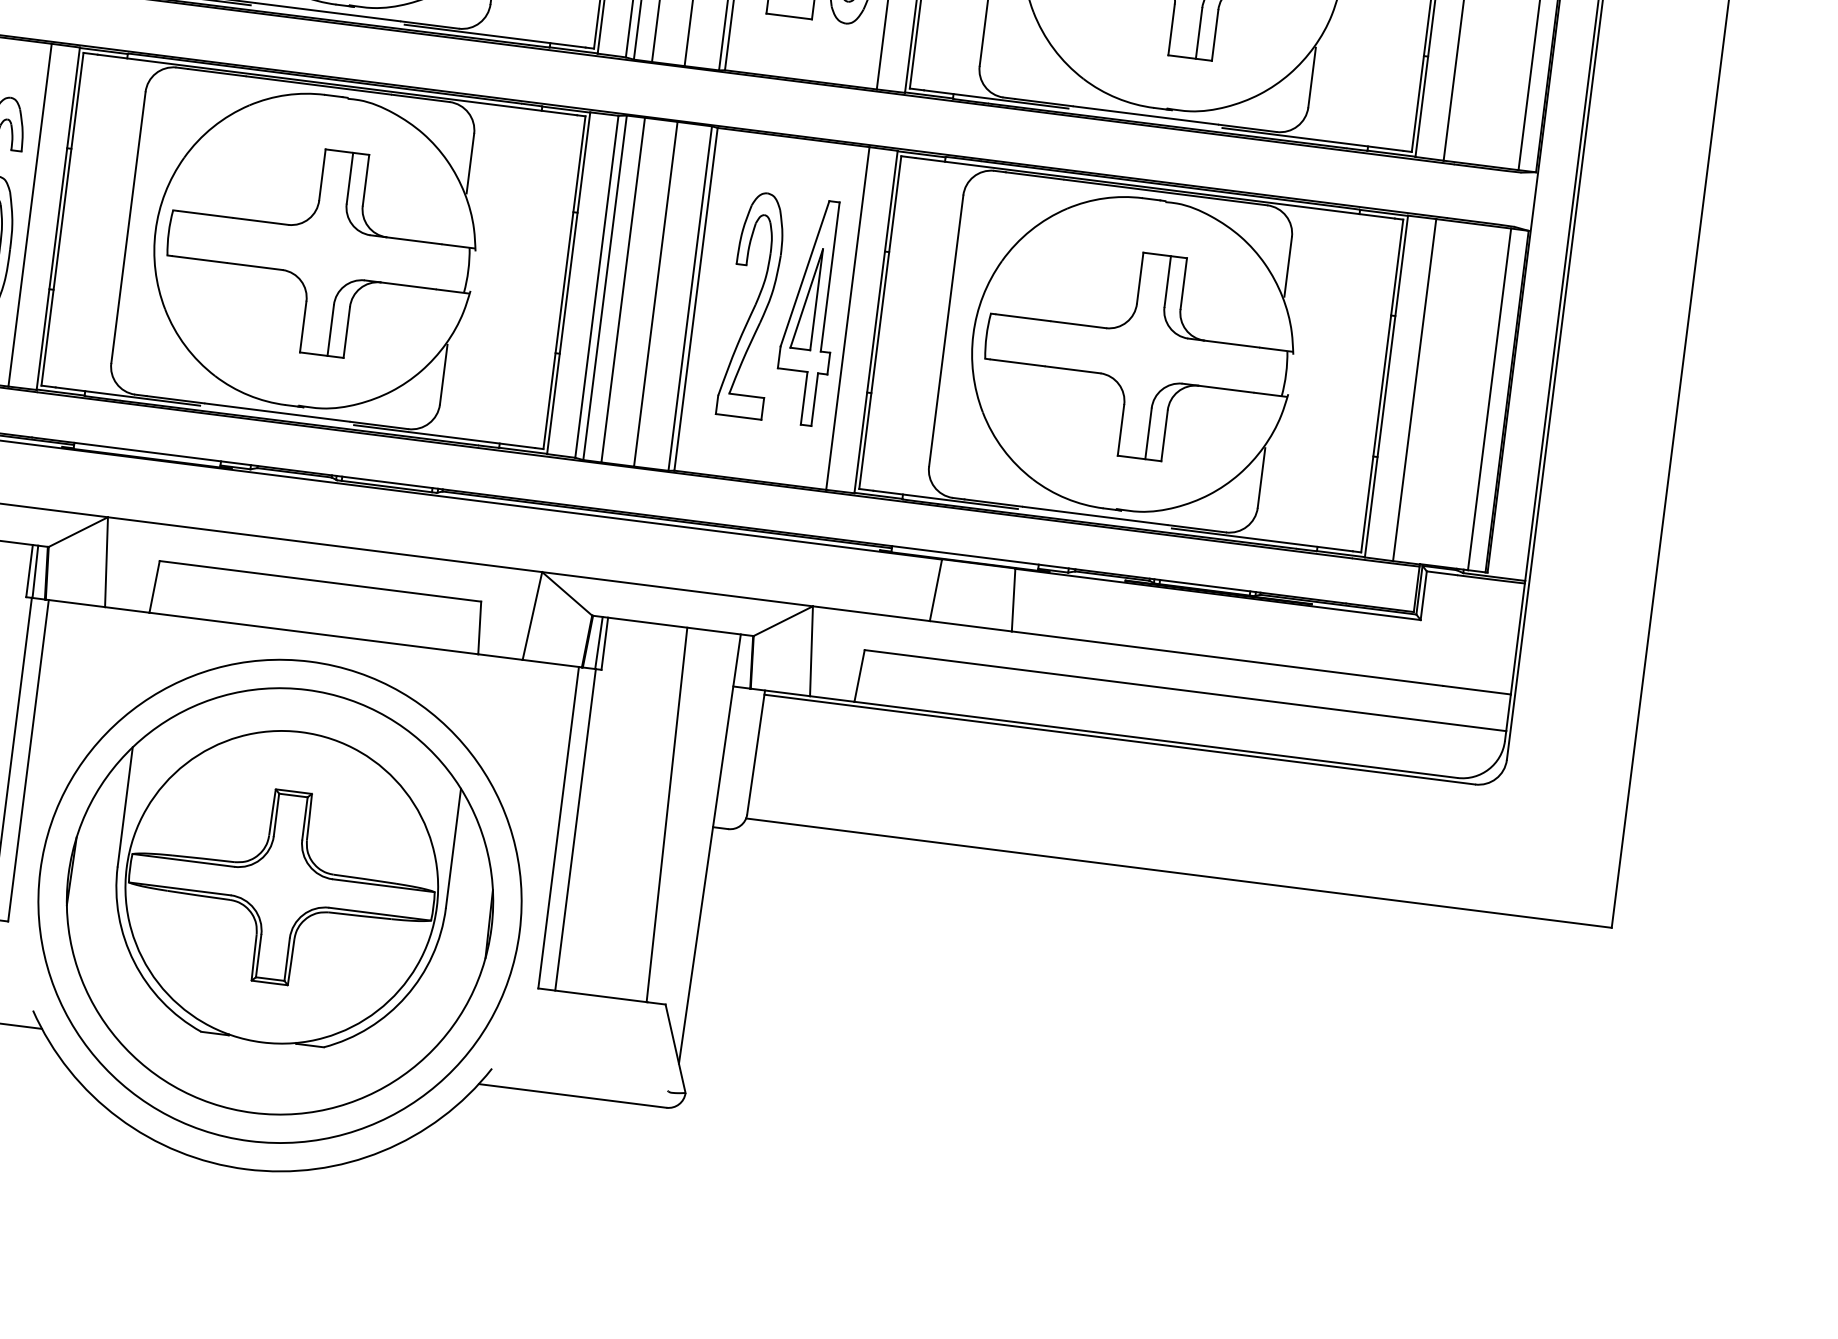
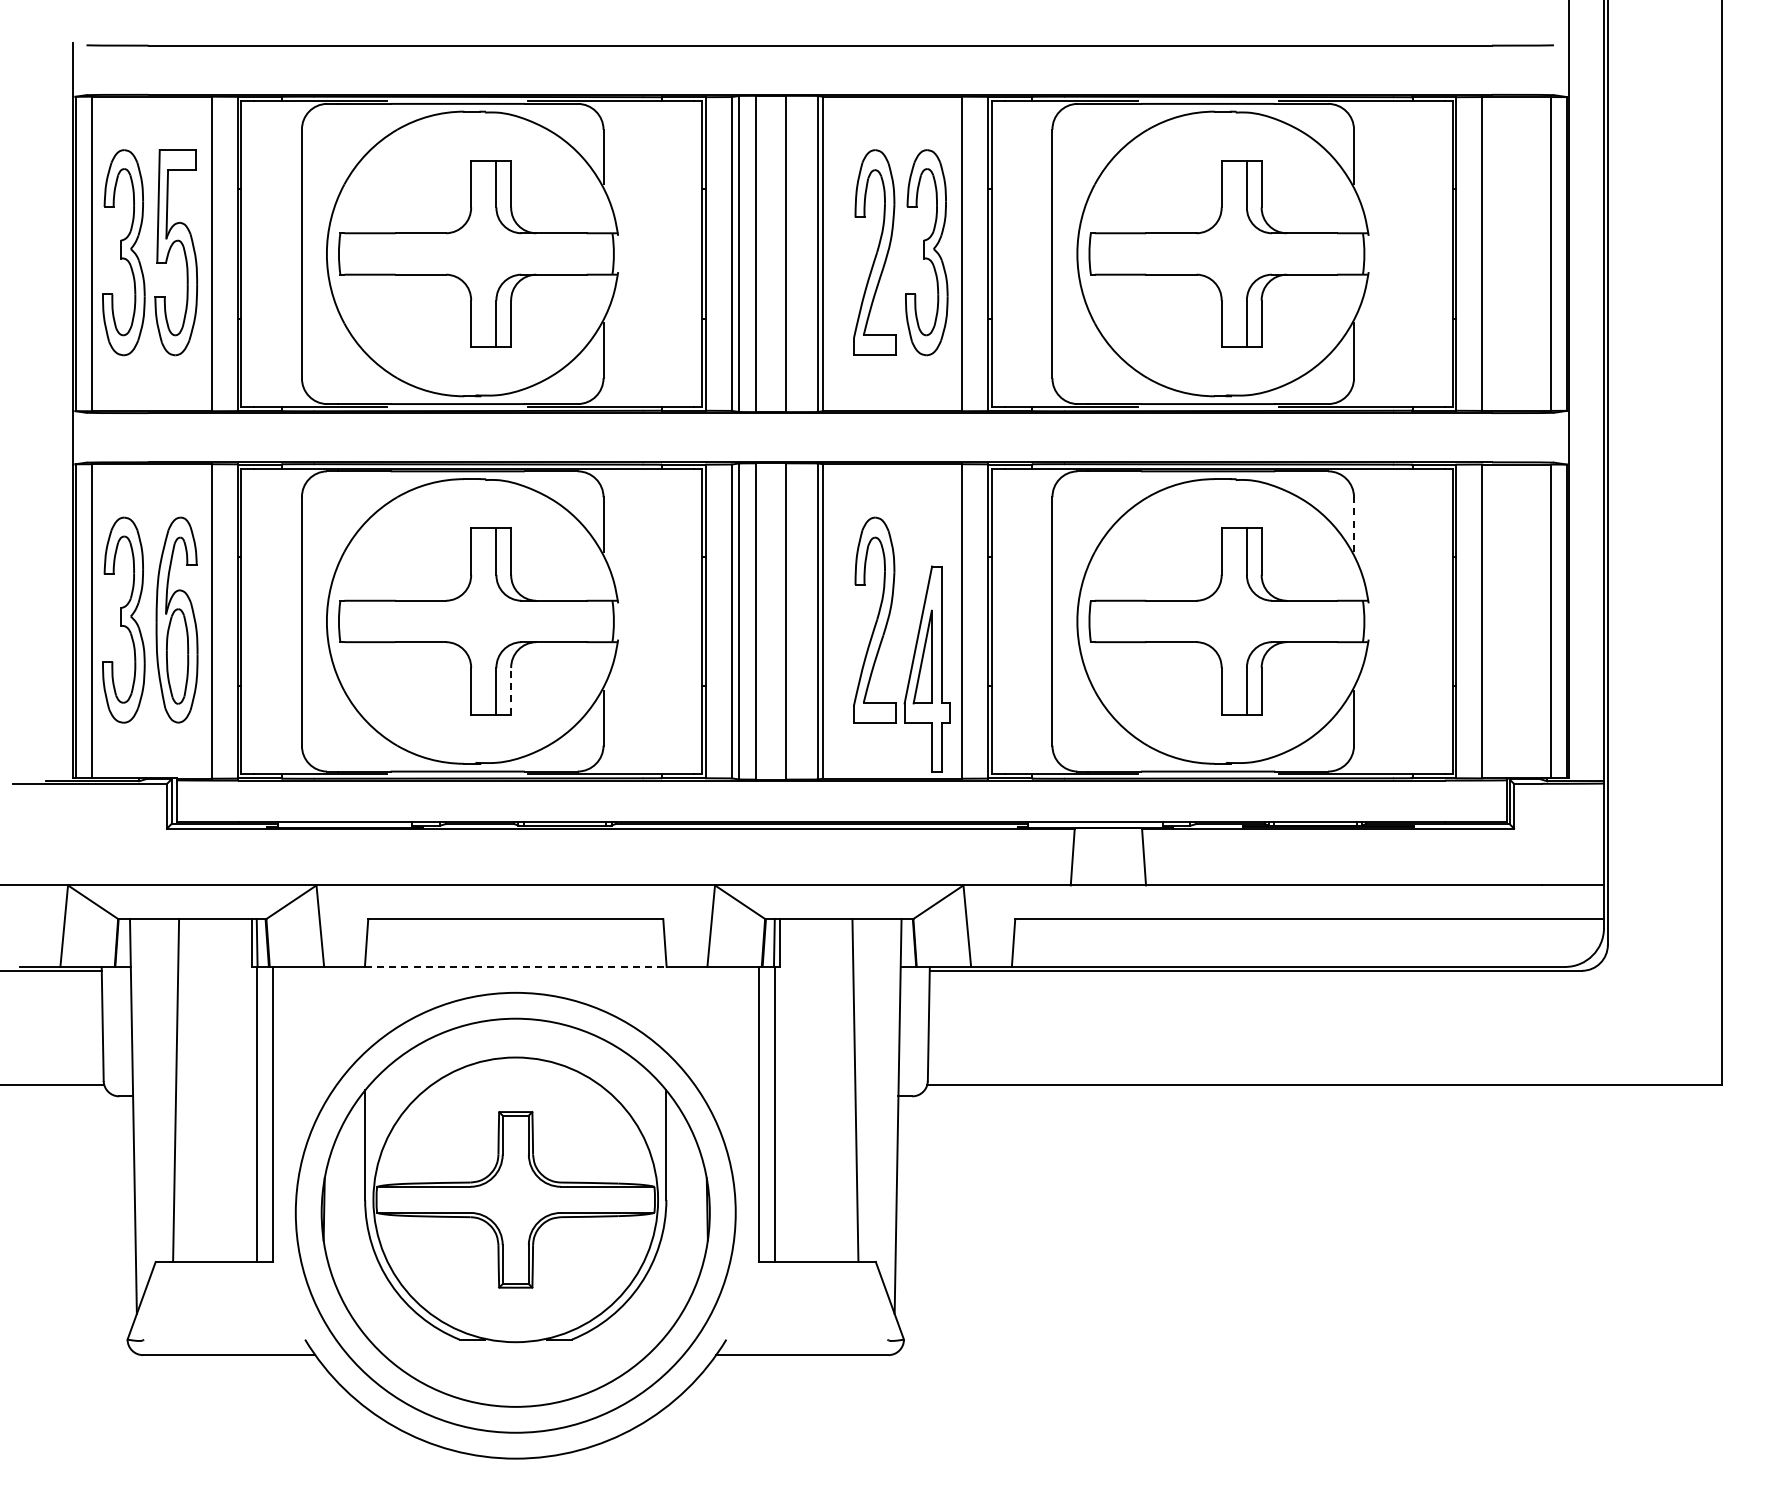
line: (1288, 266) -> (1354, 524), solid -> dashed
part: (809, 311) -> (926, 668), moved
line: (347, 331) -> (511, 690), solid -> dashed
line: (313, 632) -> (515, 966), solid -> dashed

